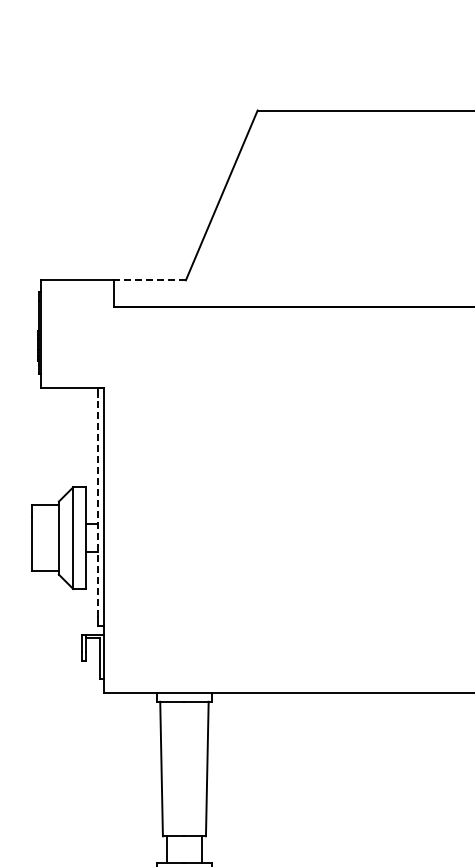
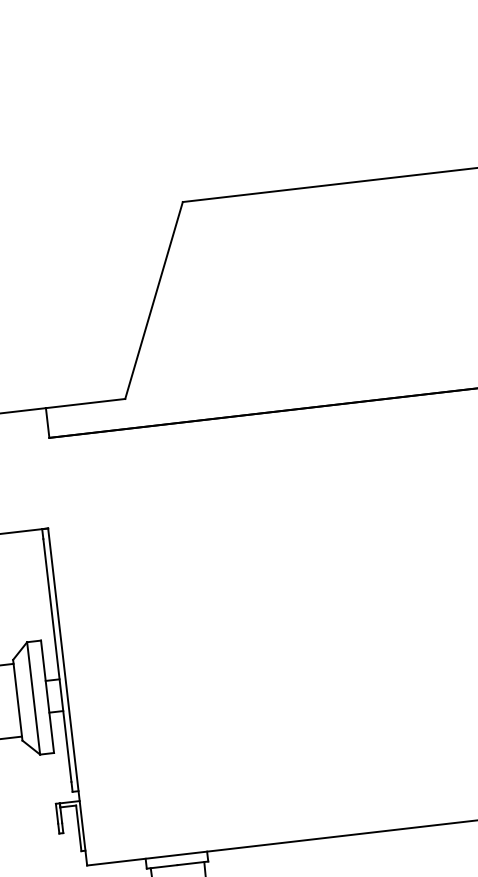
line: (150, 280) -> (86, 403), dashed -> solid
line: (98, 506) -> (57, 660), dashed -> solid

